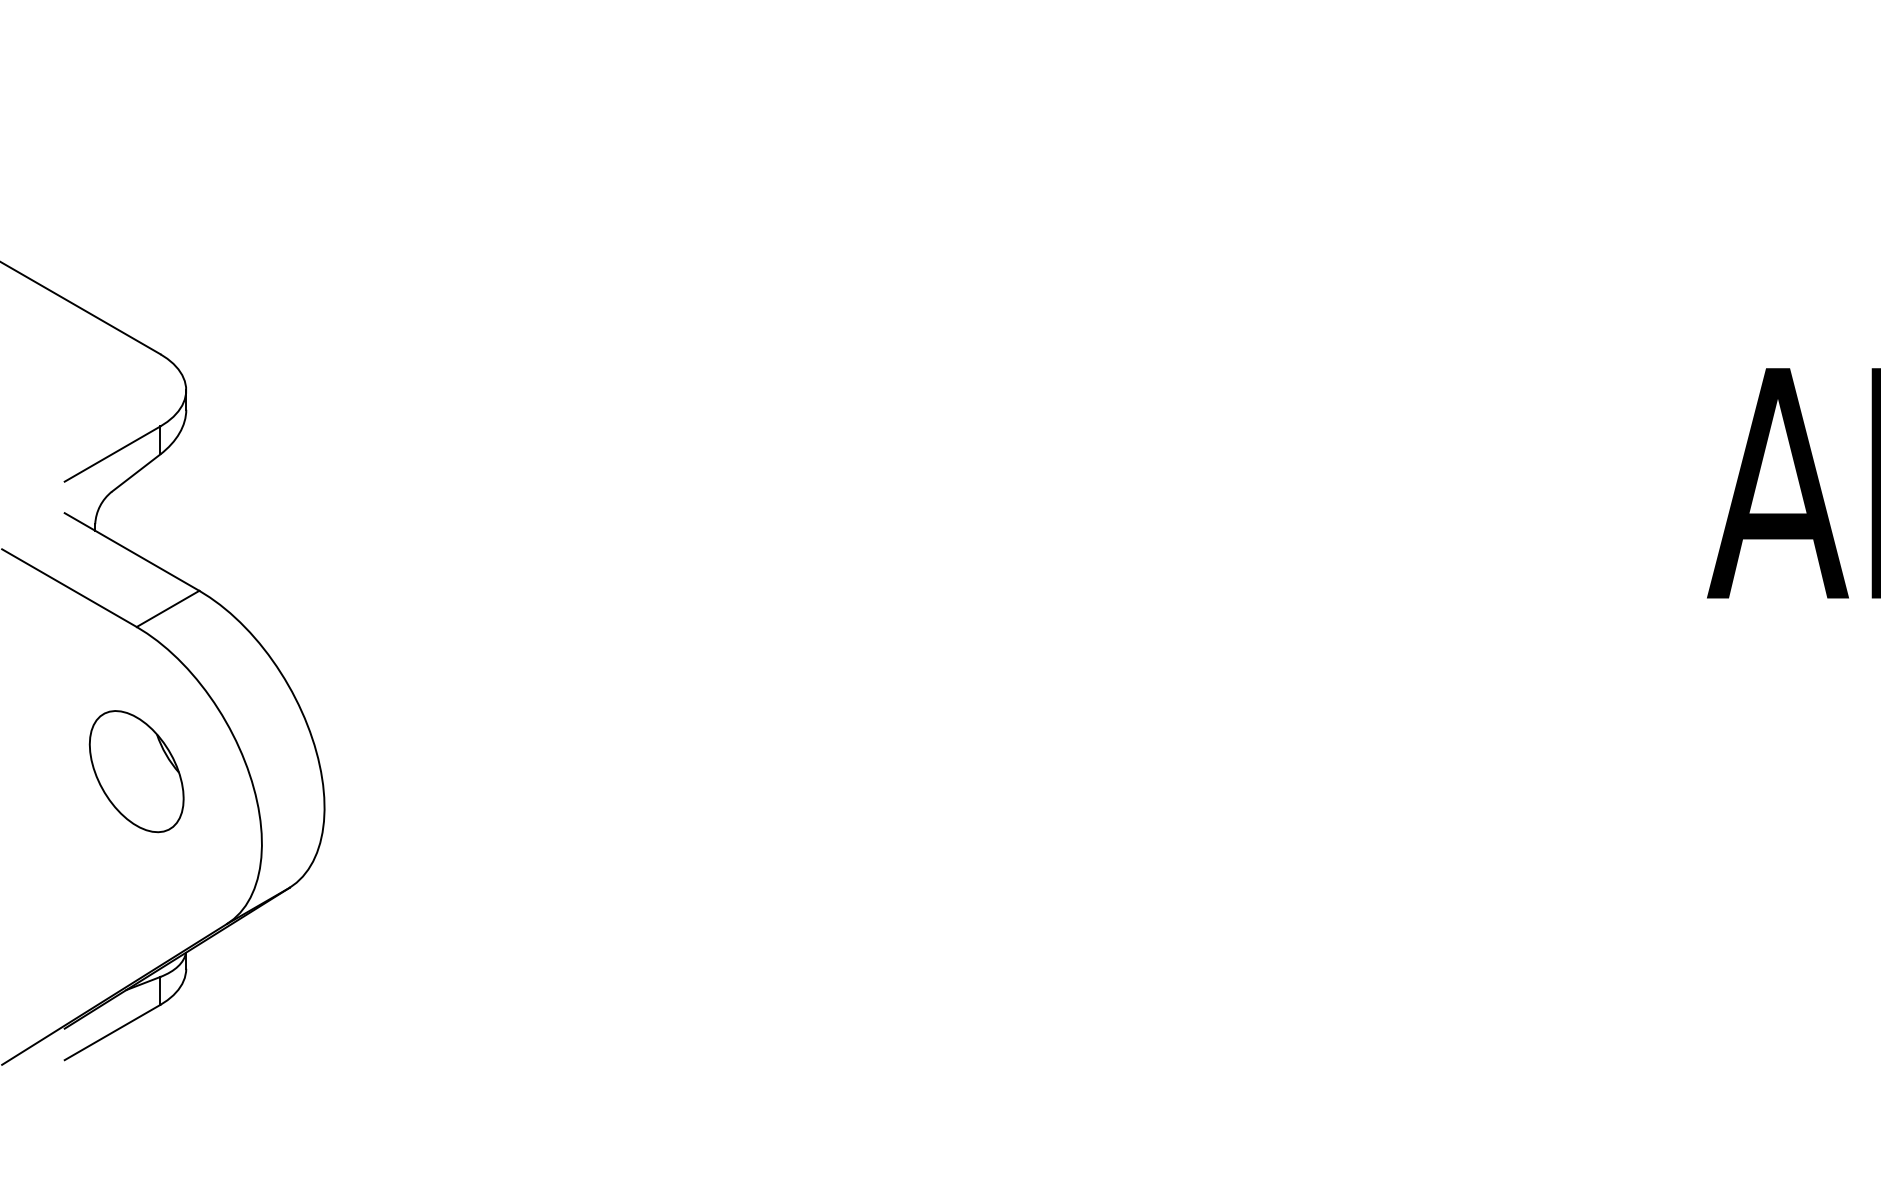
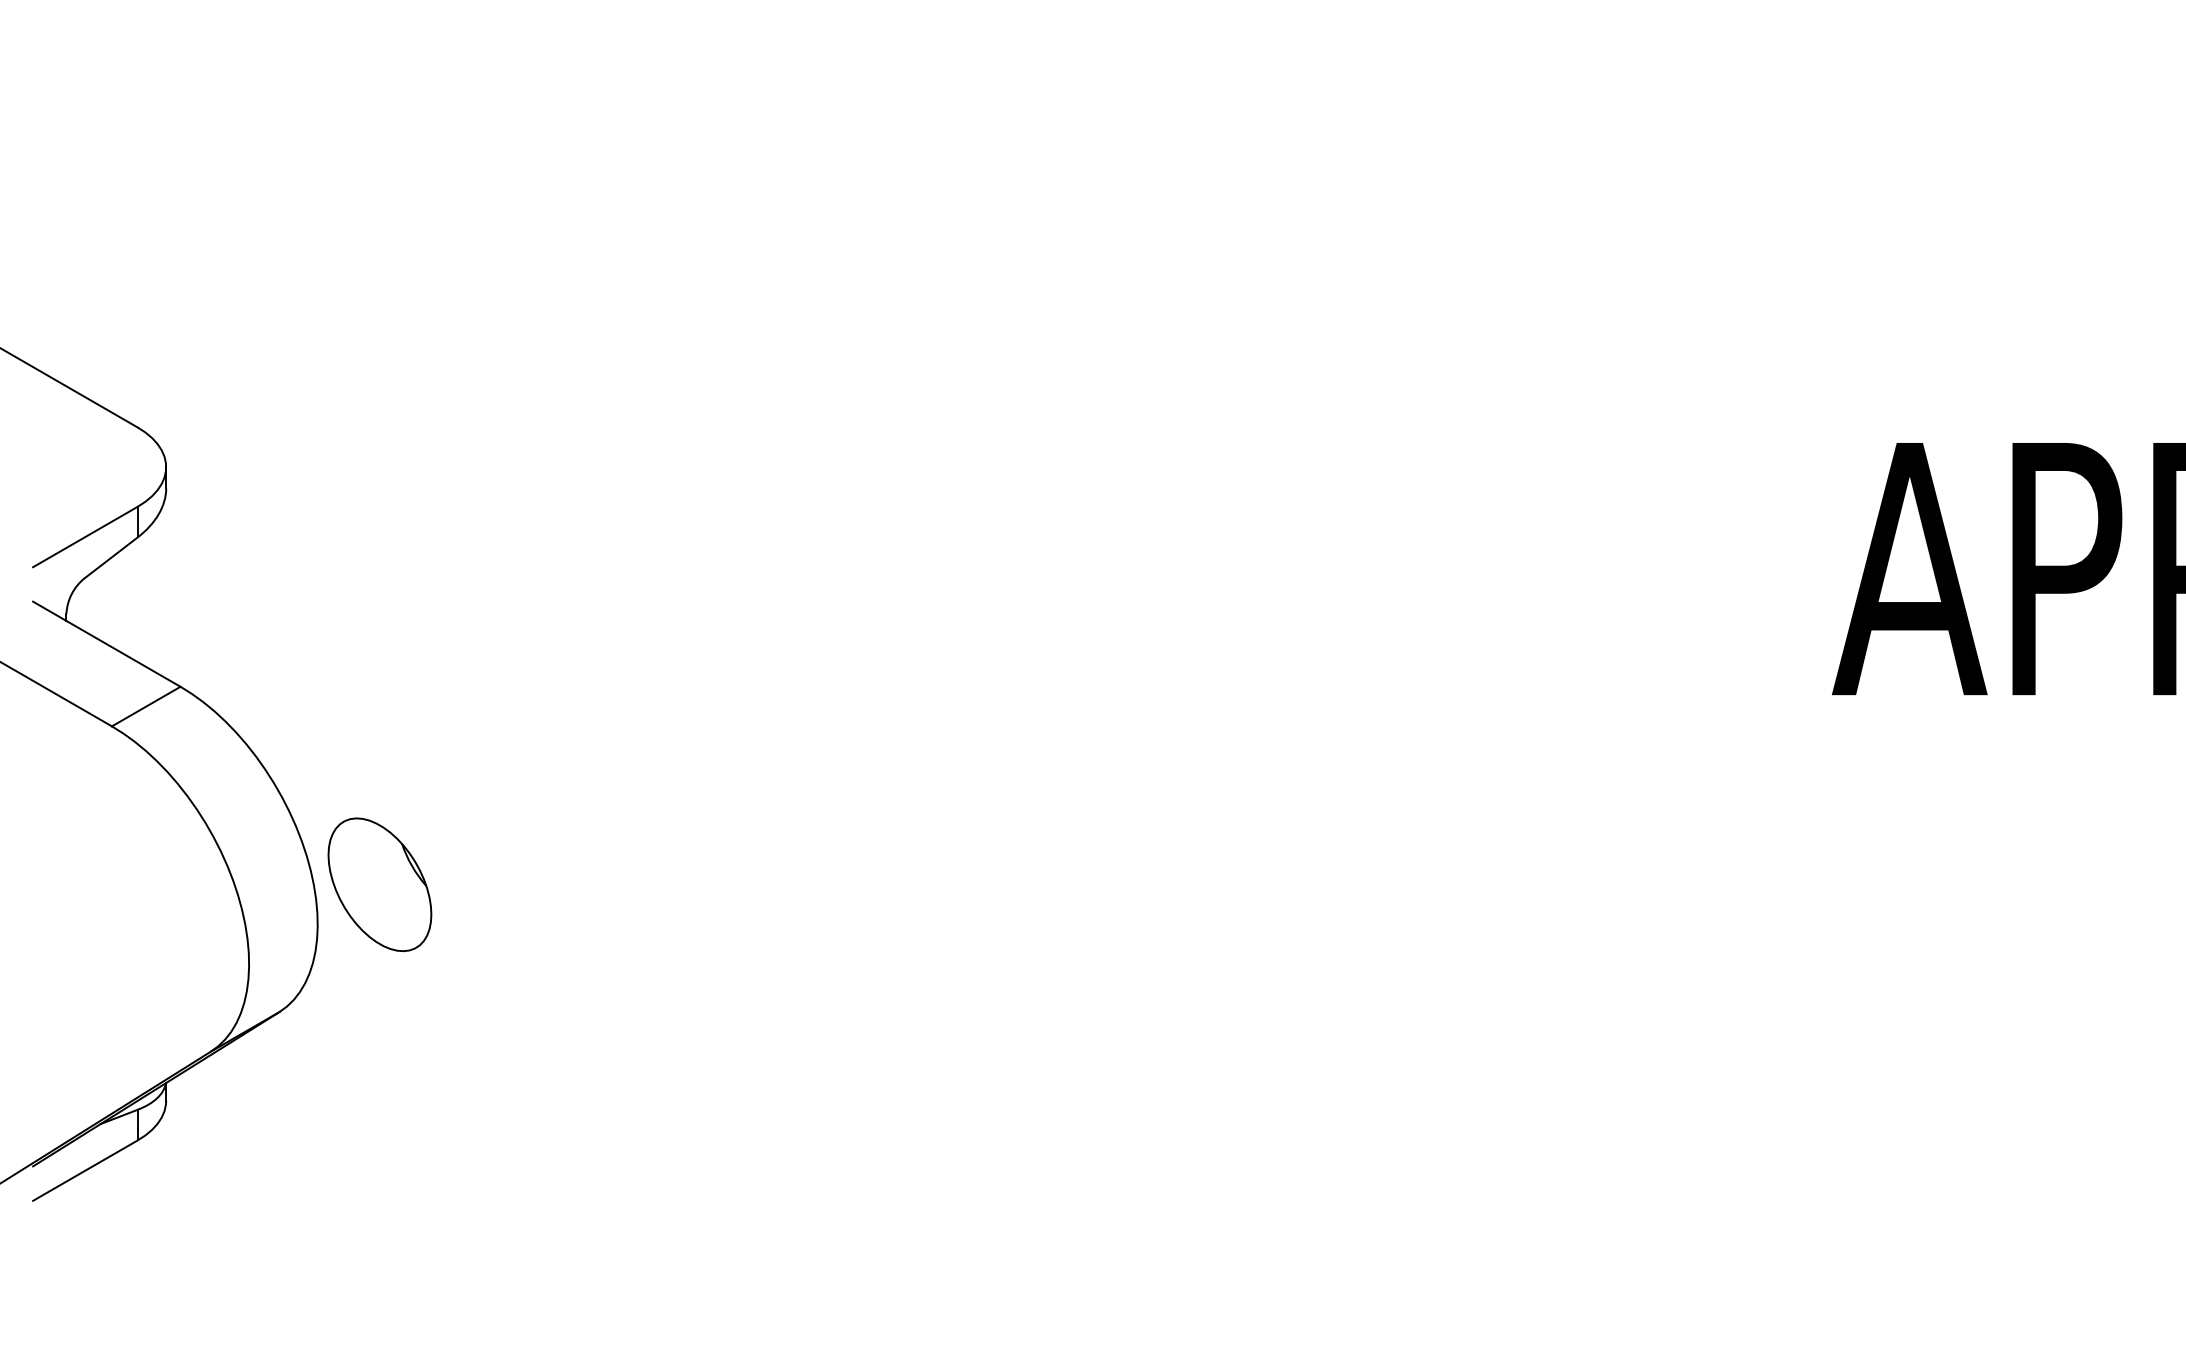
part: (136, 771) -> (379, 884), moved

